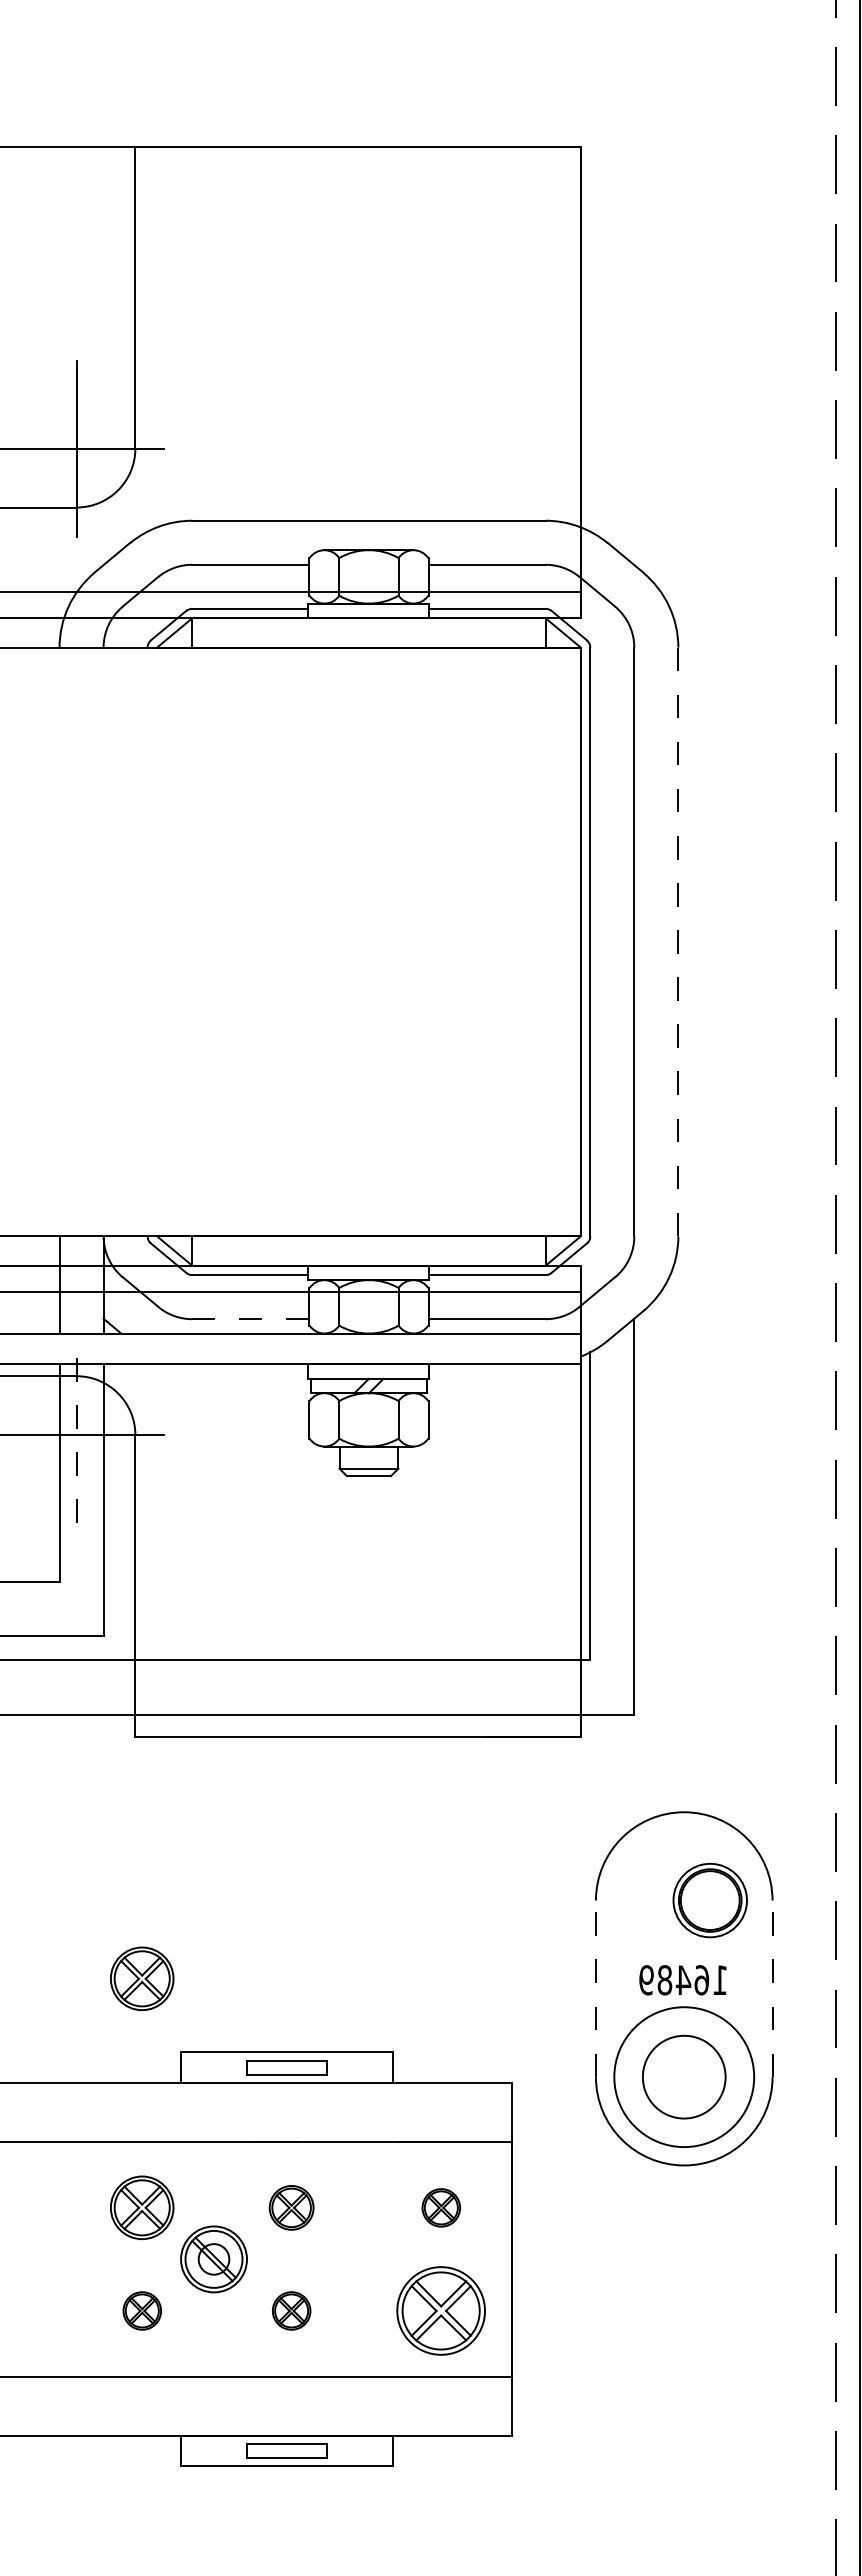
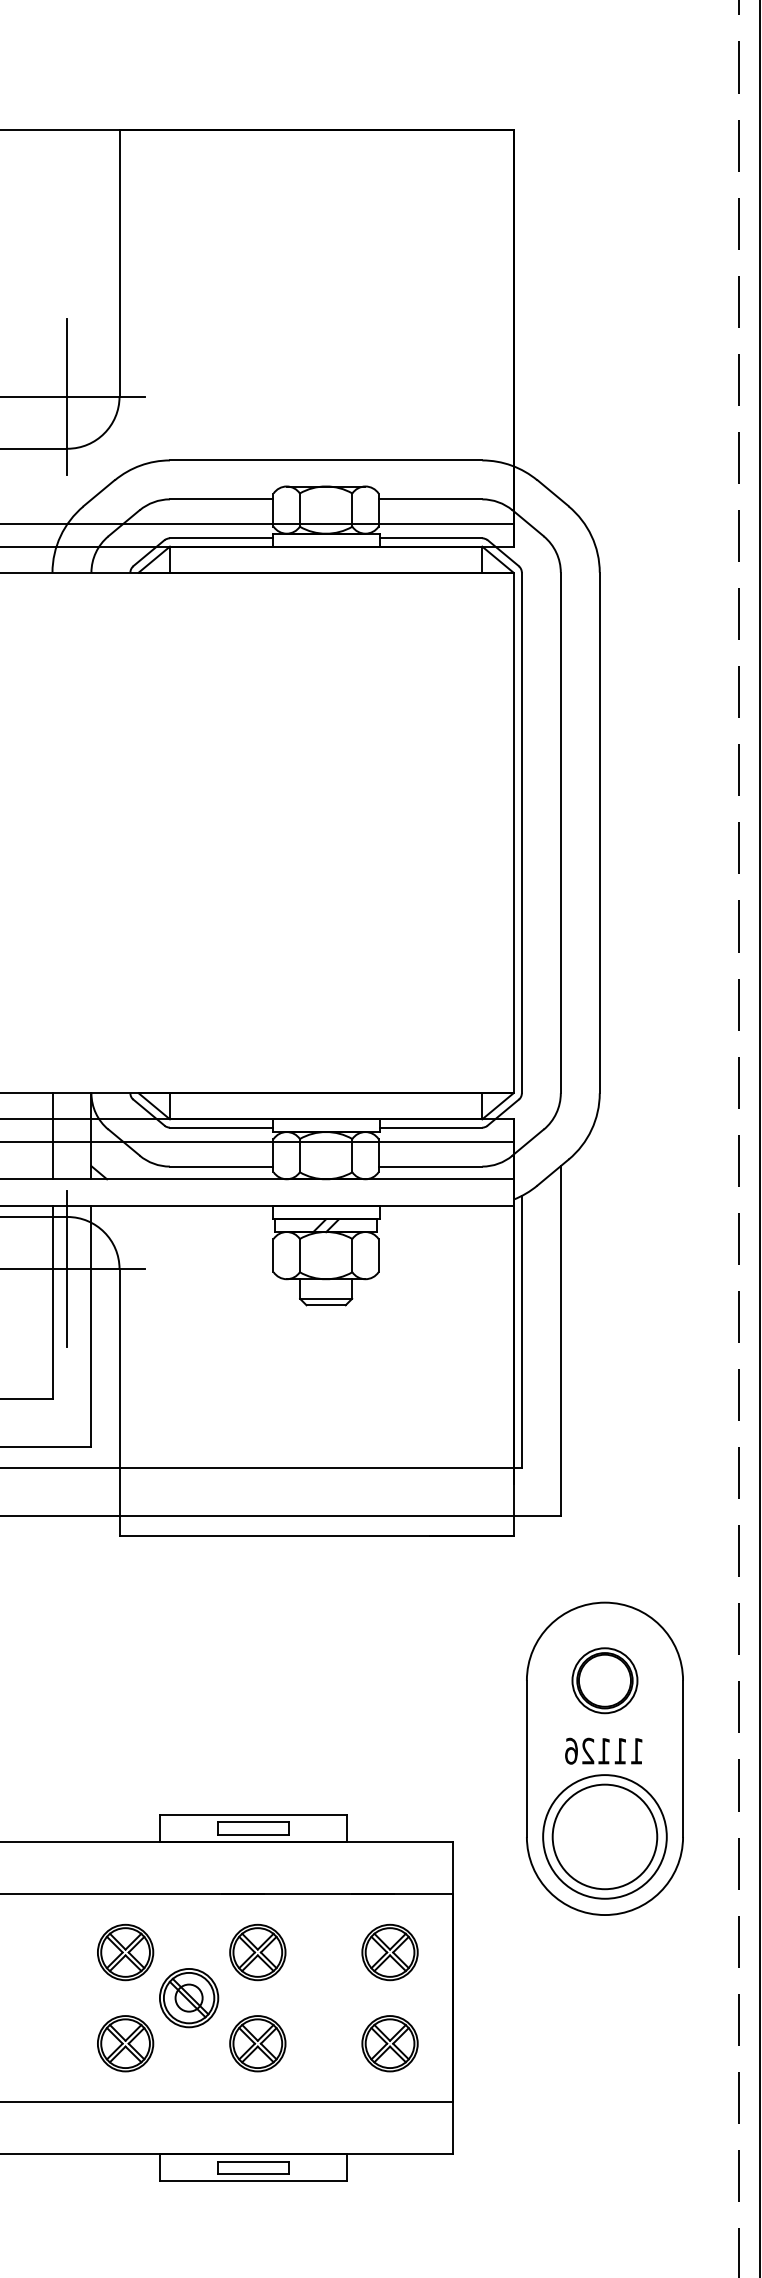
line: (678, 942) -> (599, 833), dashed -> solid
line: (250, 1319) -> (221, 1166), dashed -> solid
line: (76, 1434) -> (67, 1268), dashed -> solid
part: (709, 1900) -> (604, 1680), moved
part: (142, 1978) -> (125, 1749), removed
text: (674, 1980) -> (596, 1751), 16489 -> 11126
line: (595, 1988) -> (526, 1758), dashed -> solid
line: (772, 1988) -> (683, 1758), dashed -> solid
circle: (684, 2077) -> (605, 1837), size x1.43
part: (291, 2207) -> (257, 1952), size x1.43
part: (441, 2207) -> (390, 1952), size x1.67
part: (142, 2310) -> (125, 2043), size x1.67
part: (291, 2310) -> (257, 2043), size x1.67
part: (441, 2310) -> (390, 2043), size x0.71

